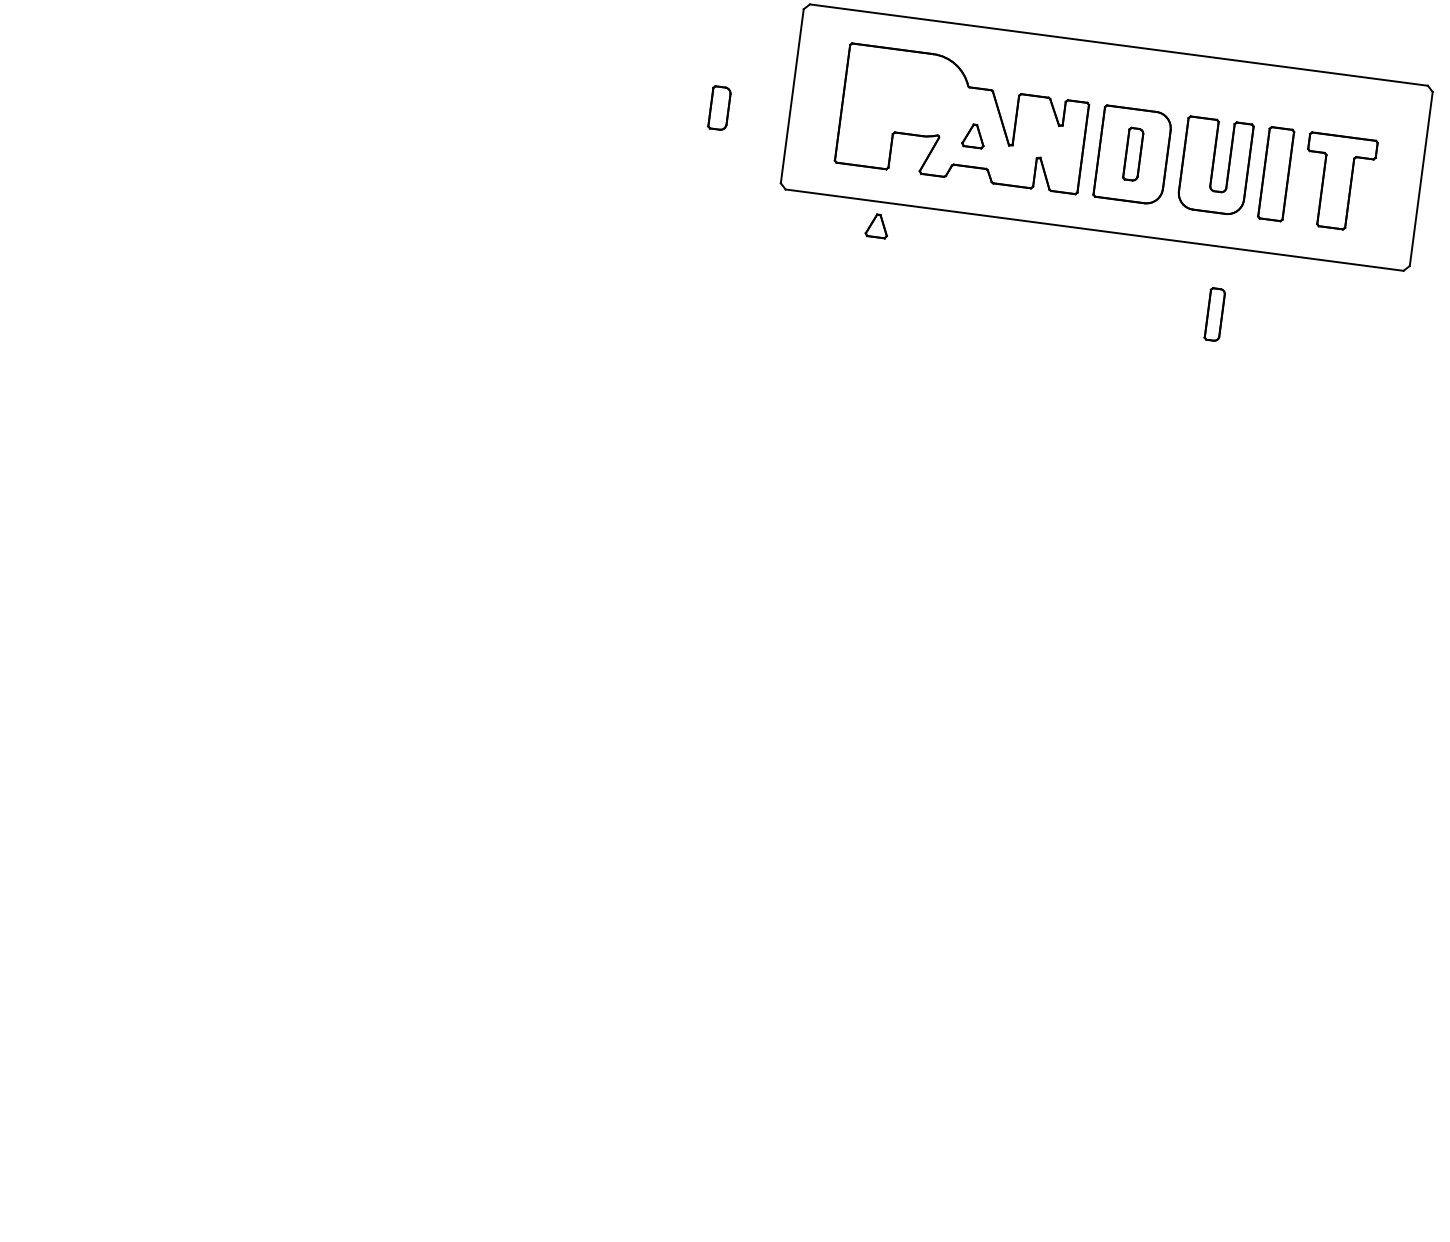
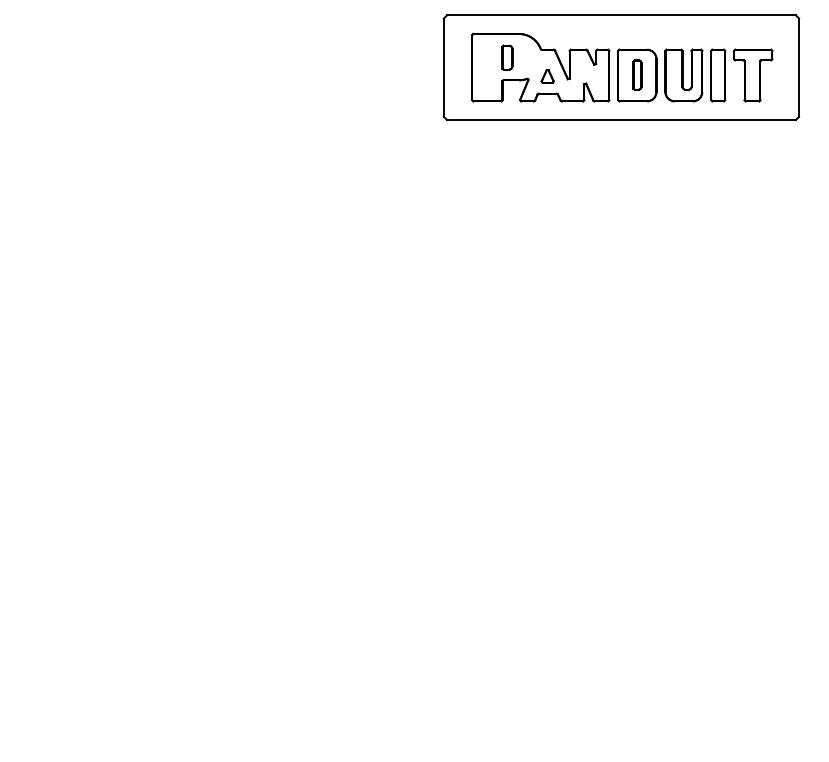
part: (719, 107) -> (507, 57), moved
part: (877, 225) -> (500, 133), removed
part: (1215, 313) -> (694, 157), removed

